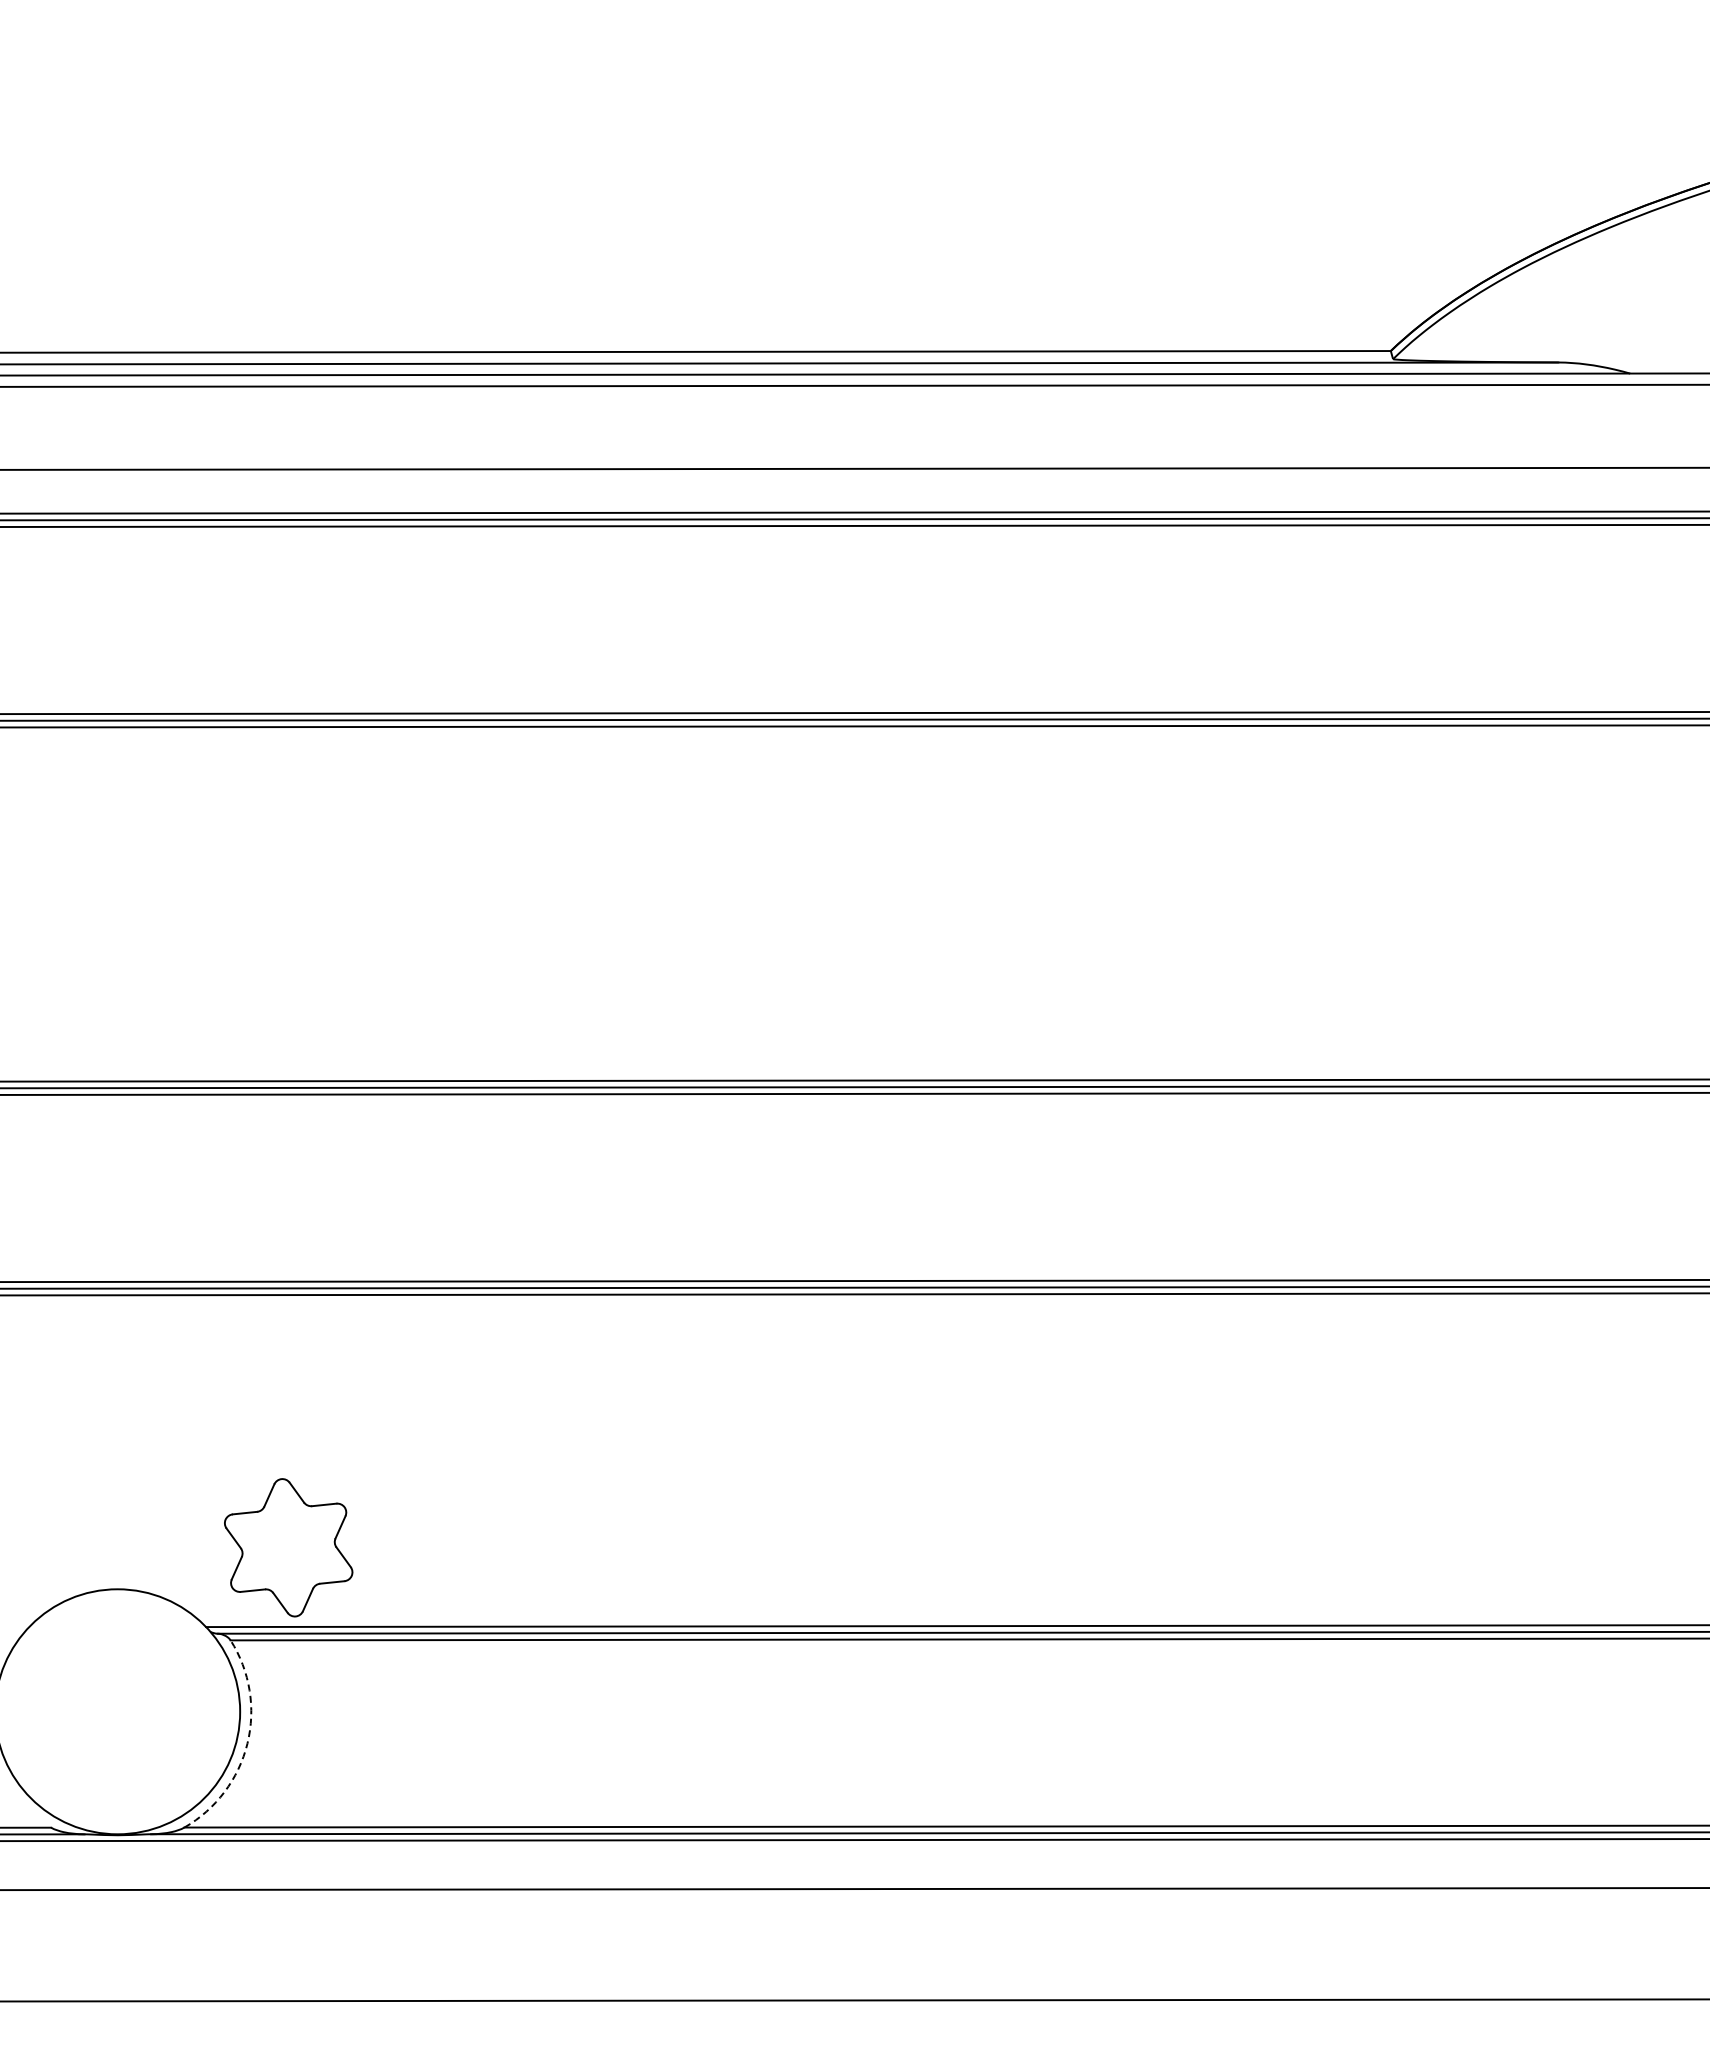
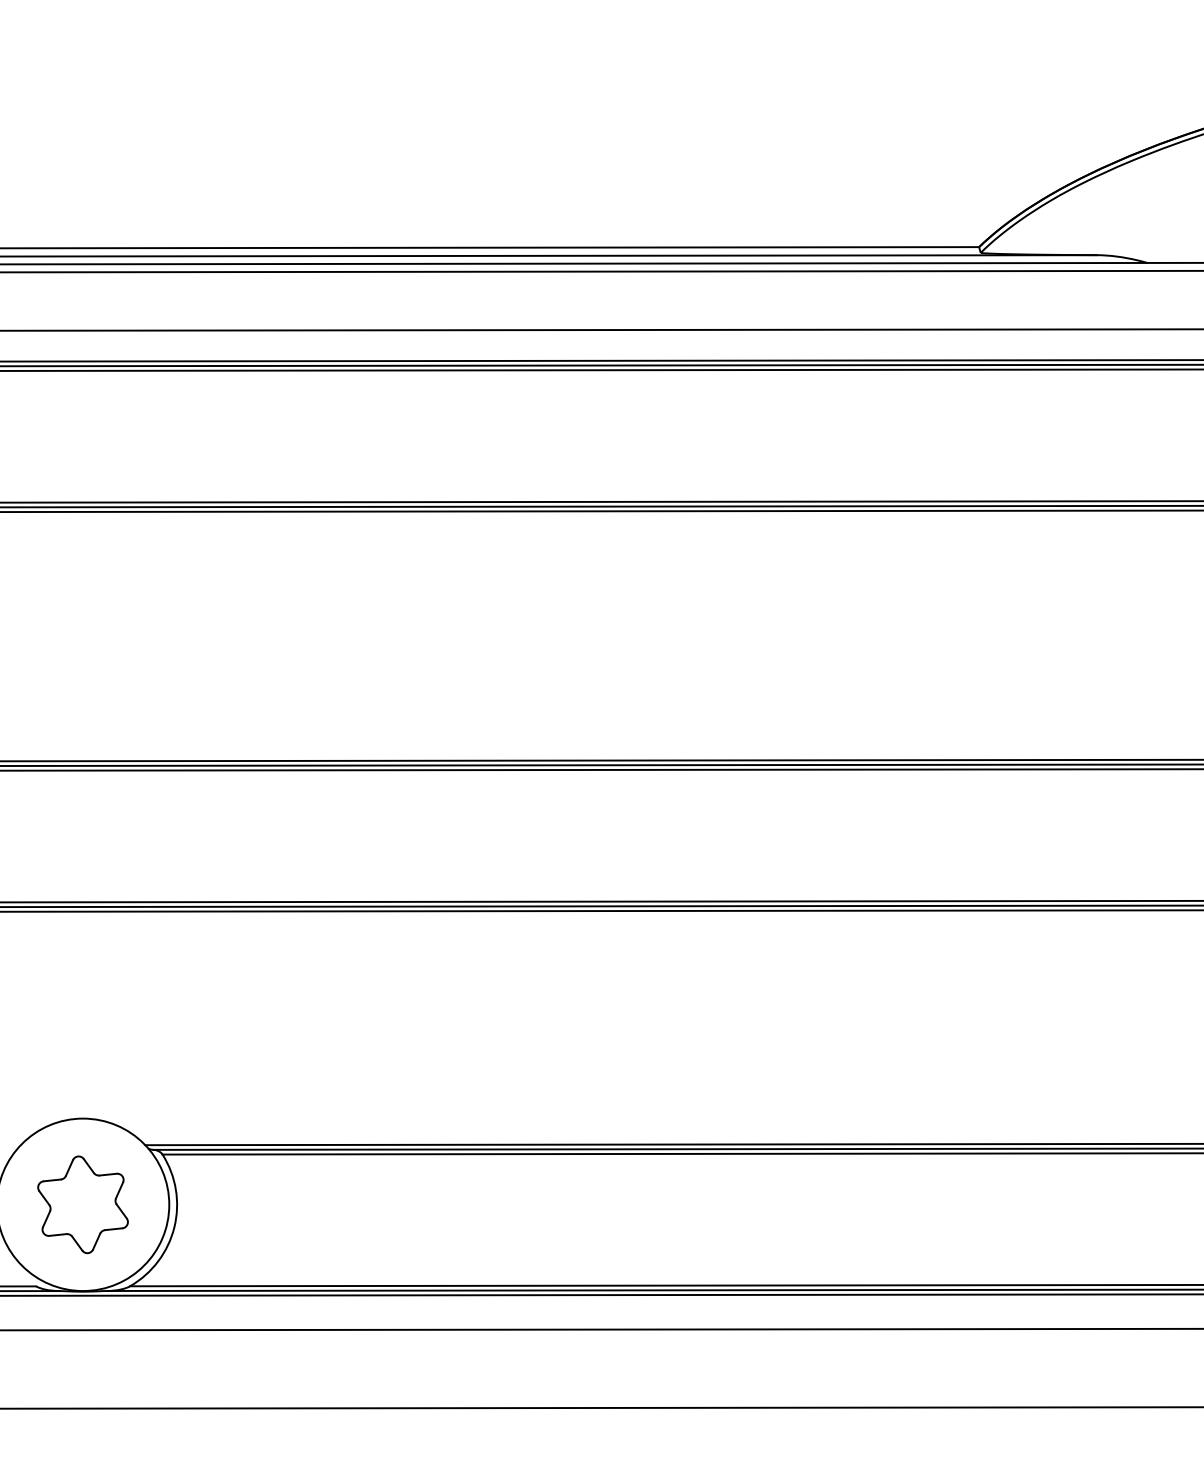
part: (288, 1547) -> (82, 1204), moved
arc: (247, 1743) -> (174, 1227), dashed -> solid

